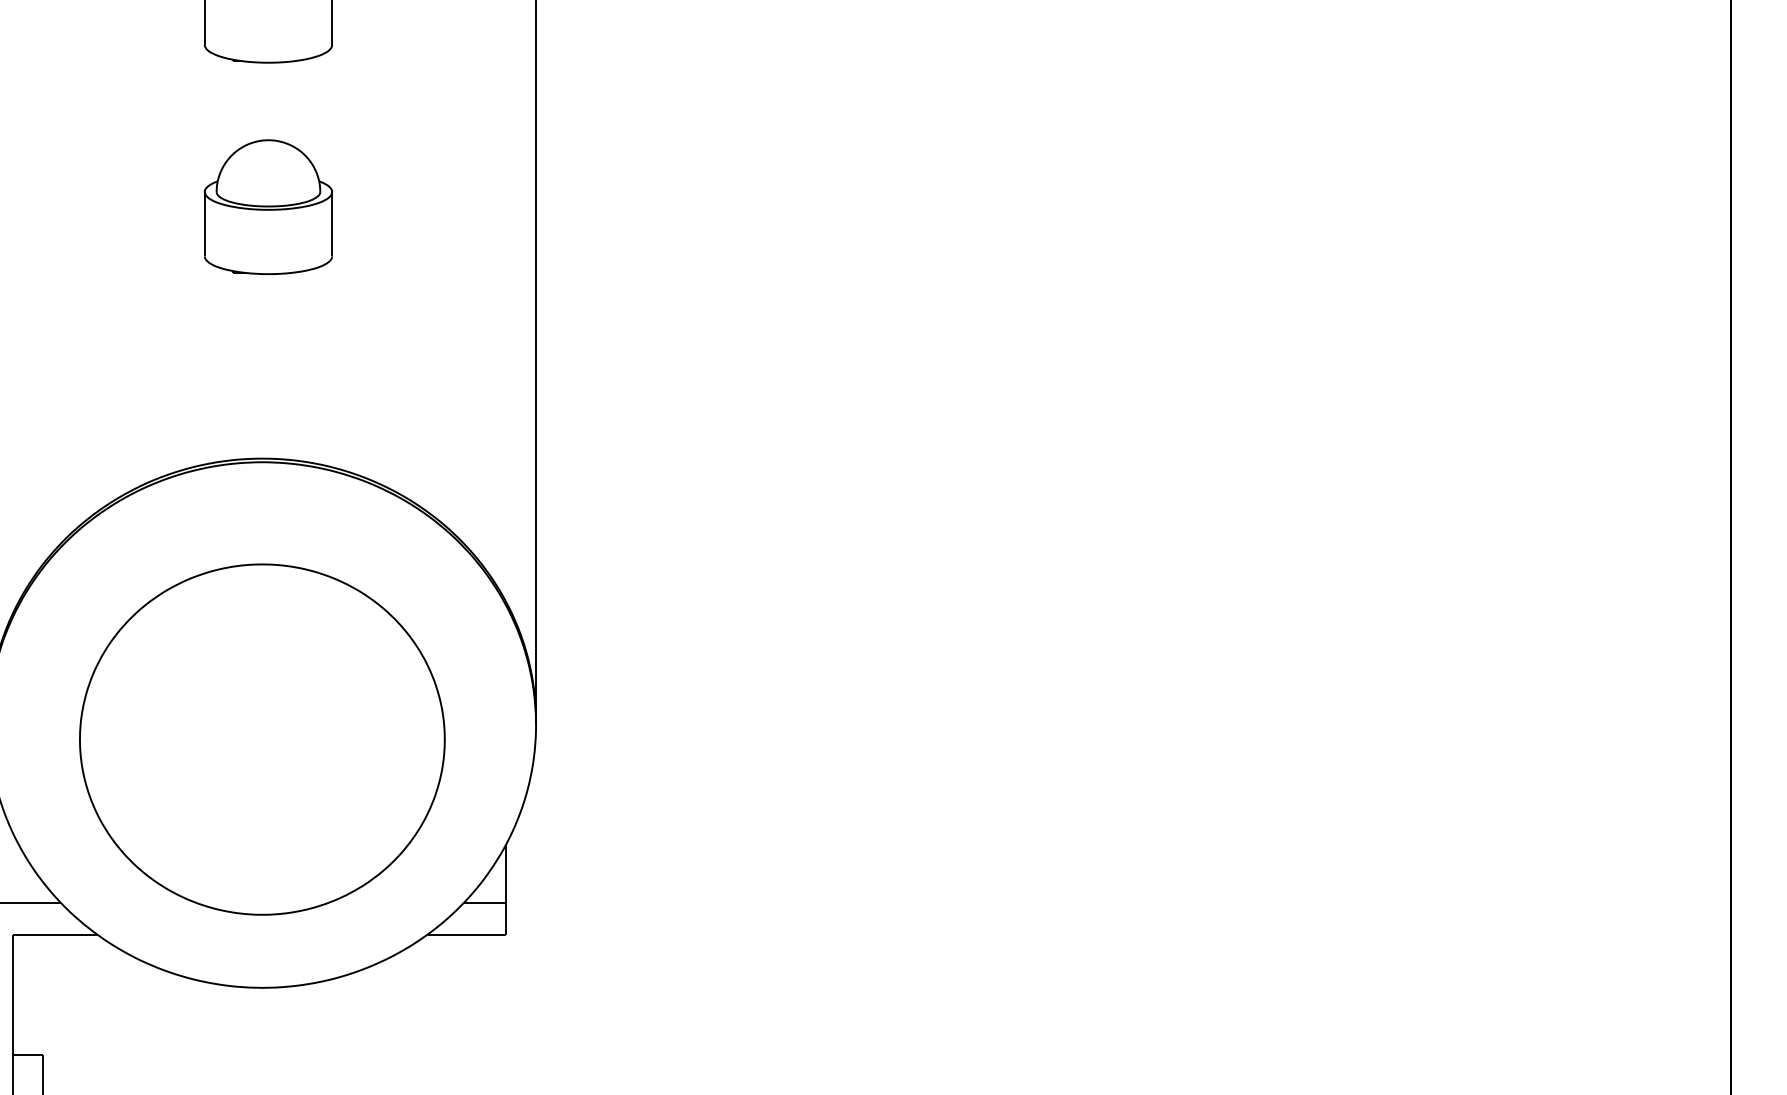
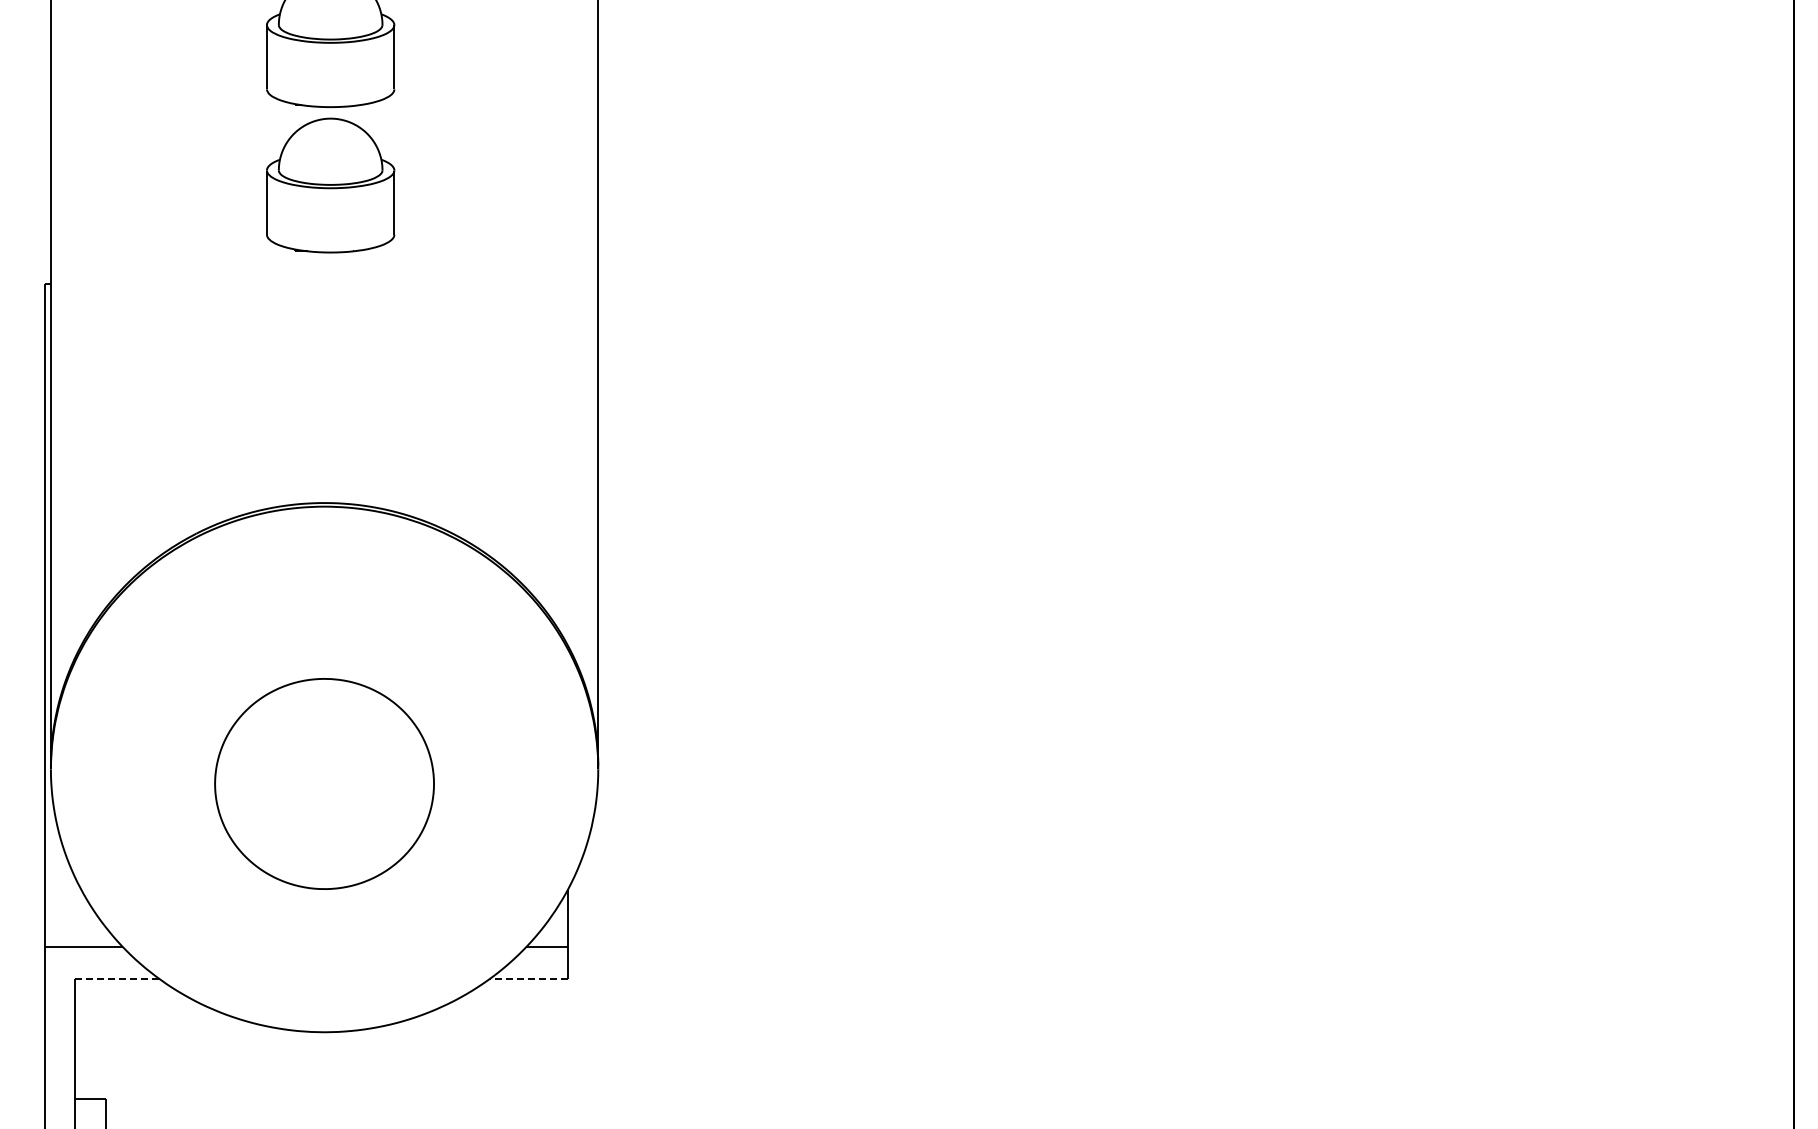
part: (268, 207) -> (330, 185), moved
part: (262, 739) -> (324, 783), size x0.6
line: (54, 935) -> (116, 979), solid -> dashed
line: (466, 935) -> (528, 979), solid -> dashed

